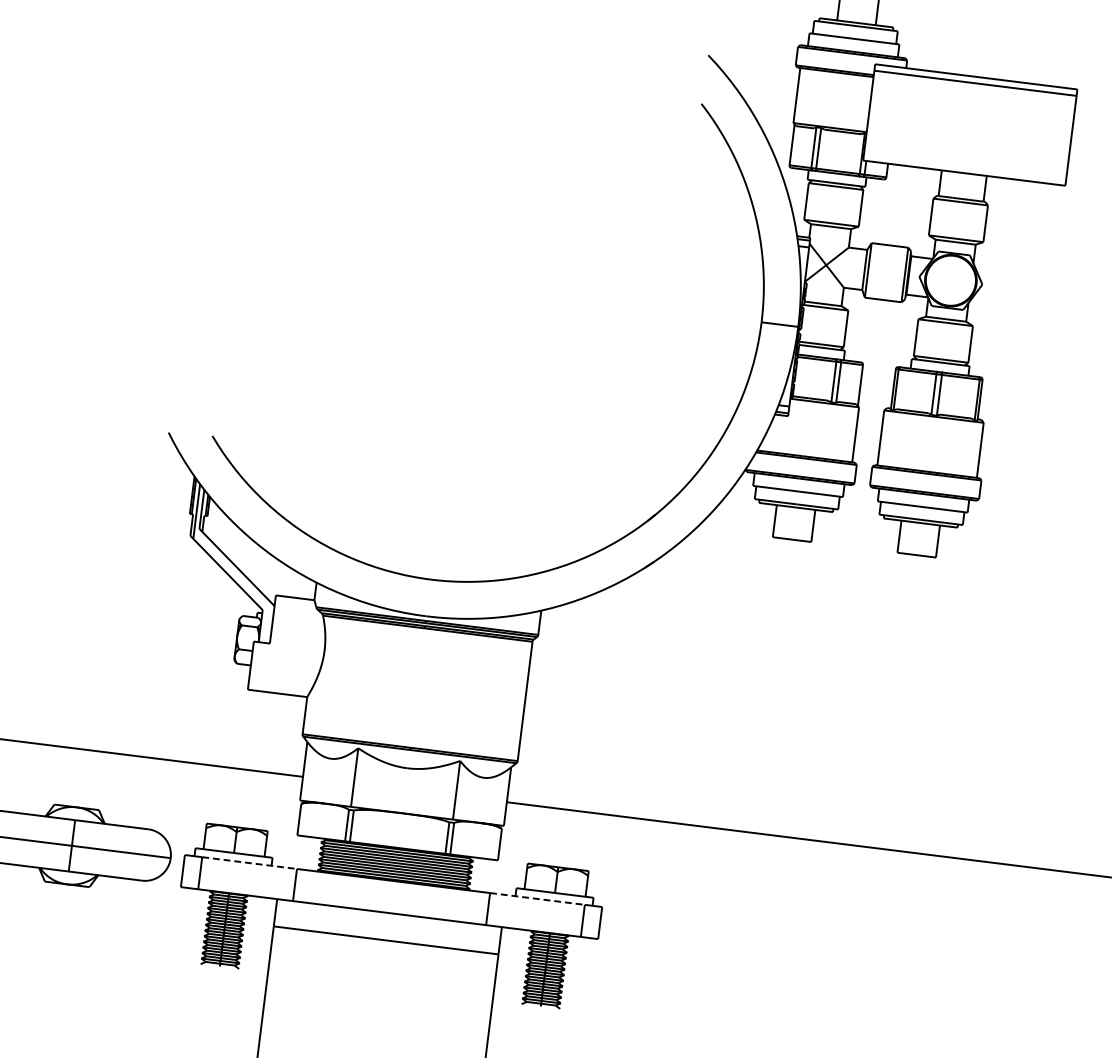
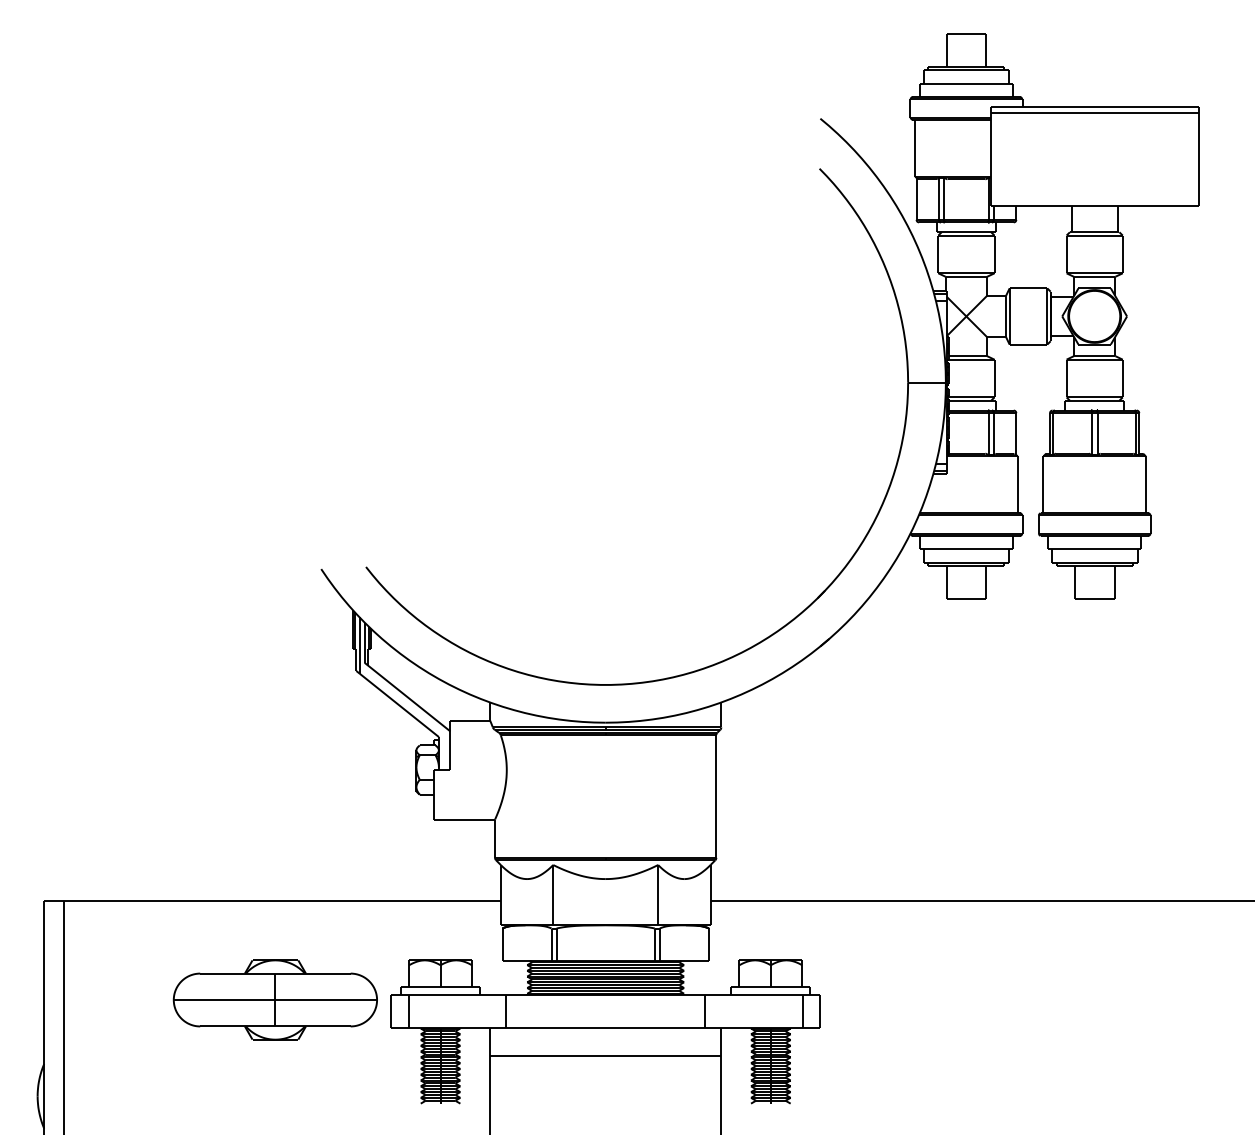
line: (249, 863) -> (457, 995), dashed -> solid
line: (537, 899) -> (753, 995), dashed -> solid

